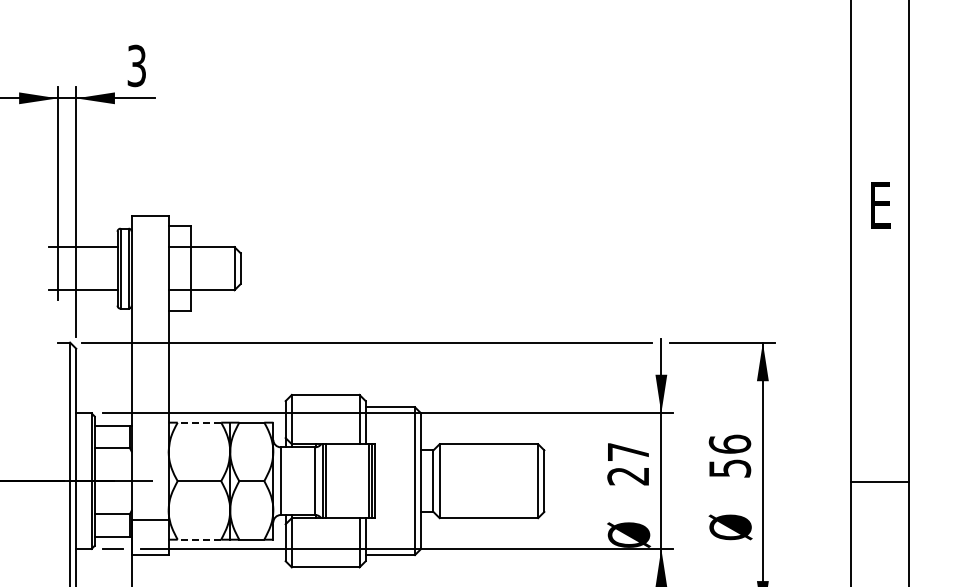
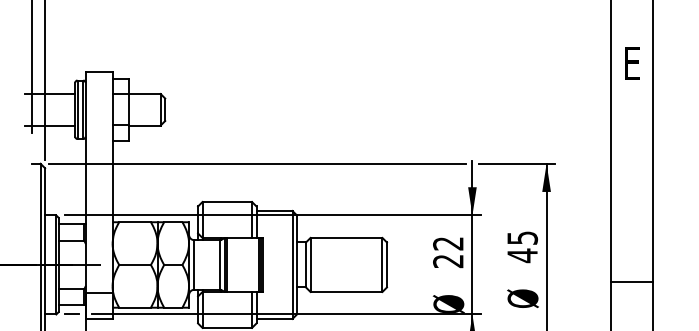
line: (199, 422) -> (135, 222), dashed -> solid
text: (627, 452) -> (447, 244), 27 -> 22
text: (729, 456) -> (522, 246), 56 -> 45
line: (879, 481) -> (631, 282), moved
line: (199, 539) -> (135, 307), dashed -> solid

